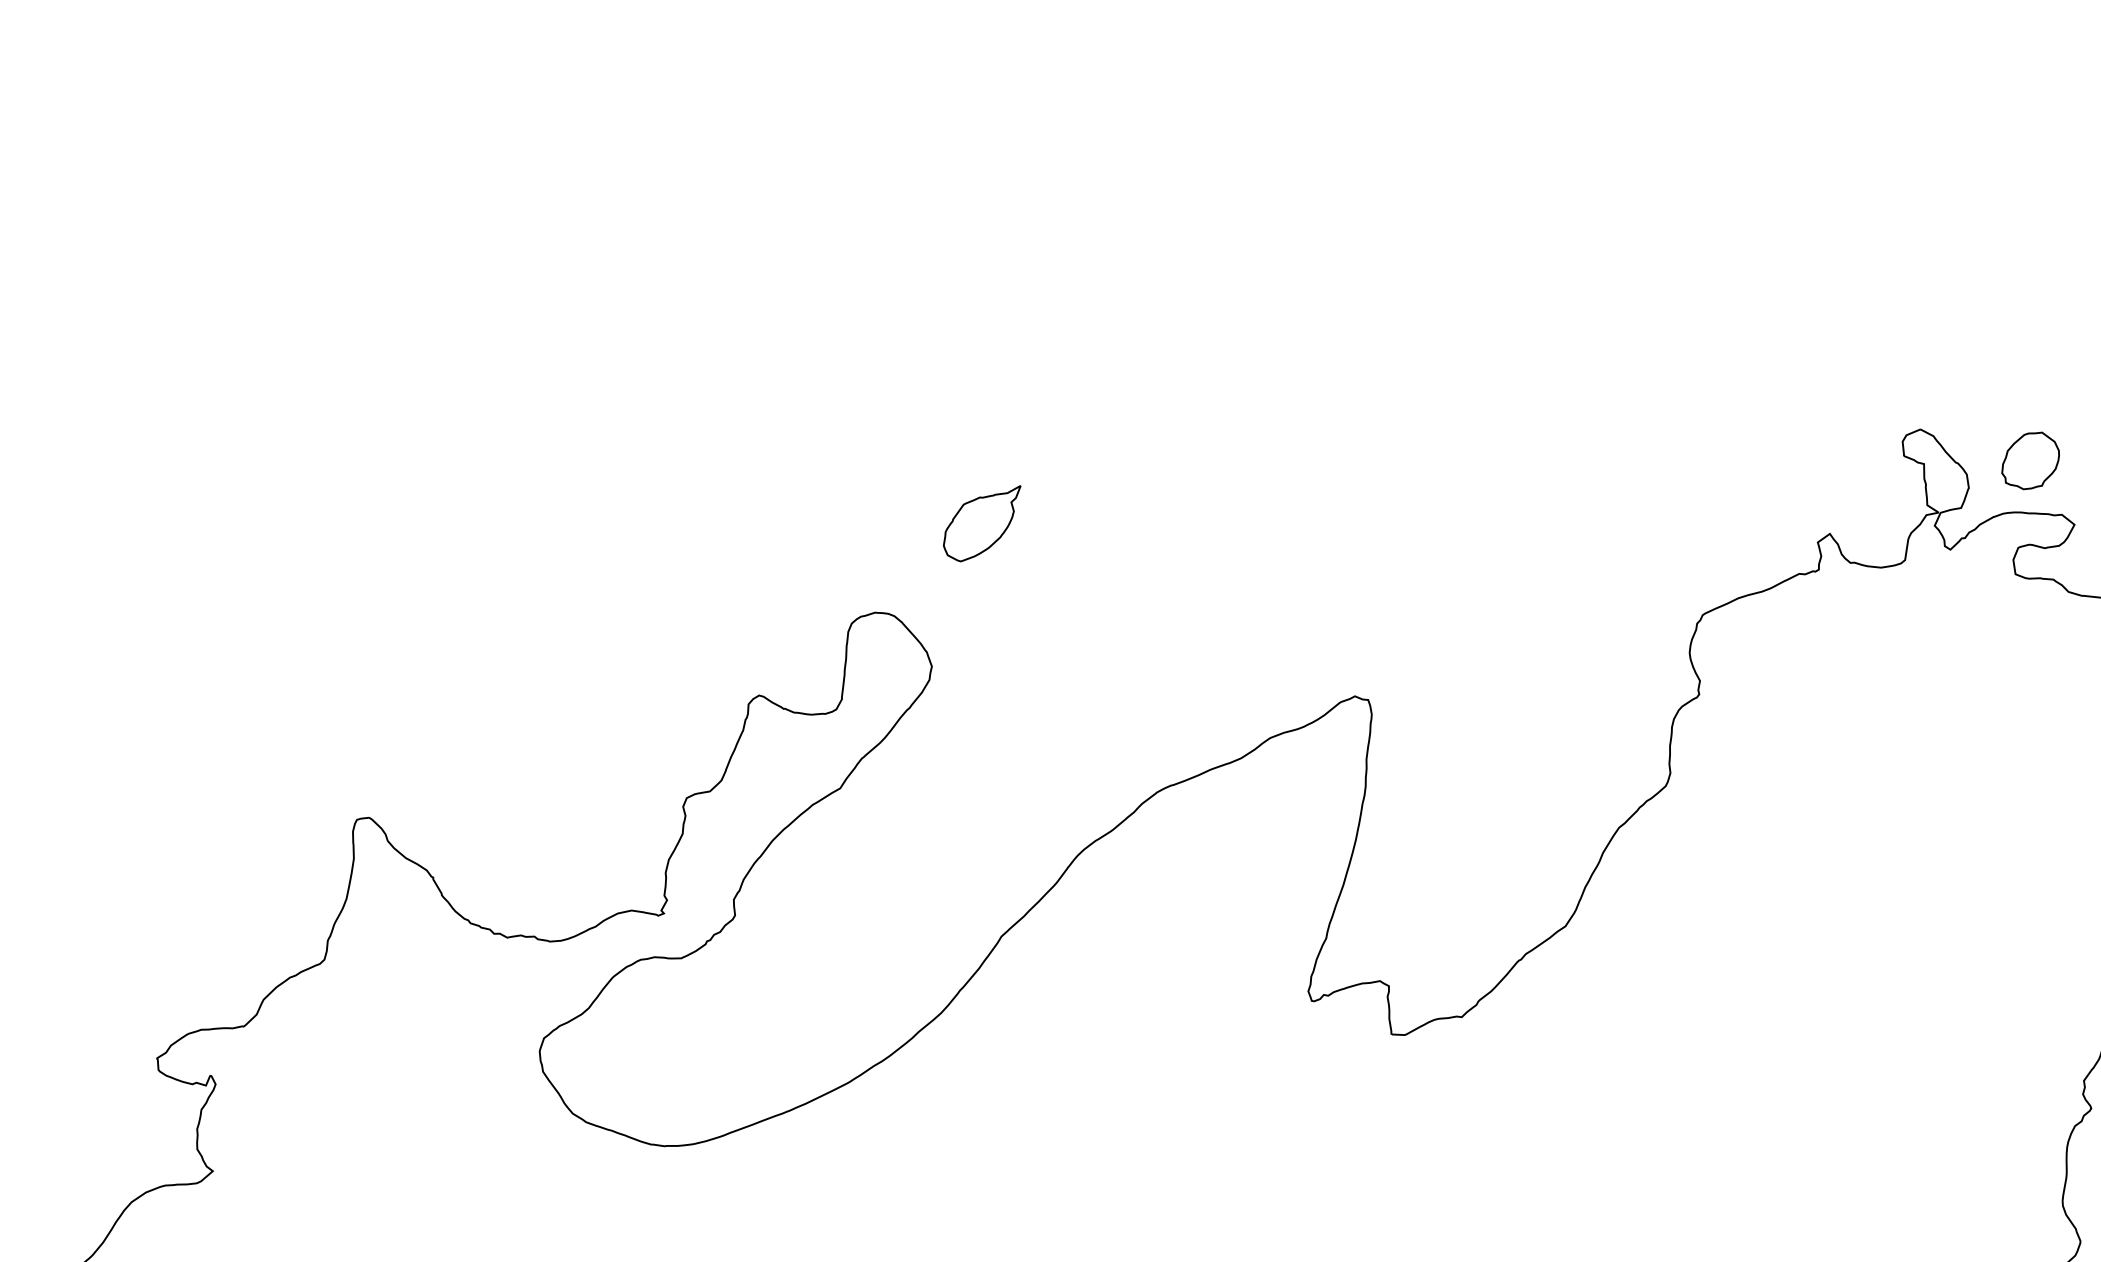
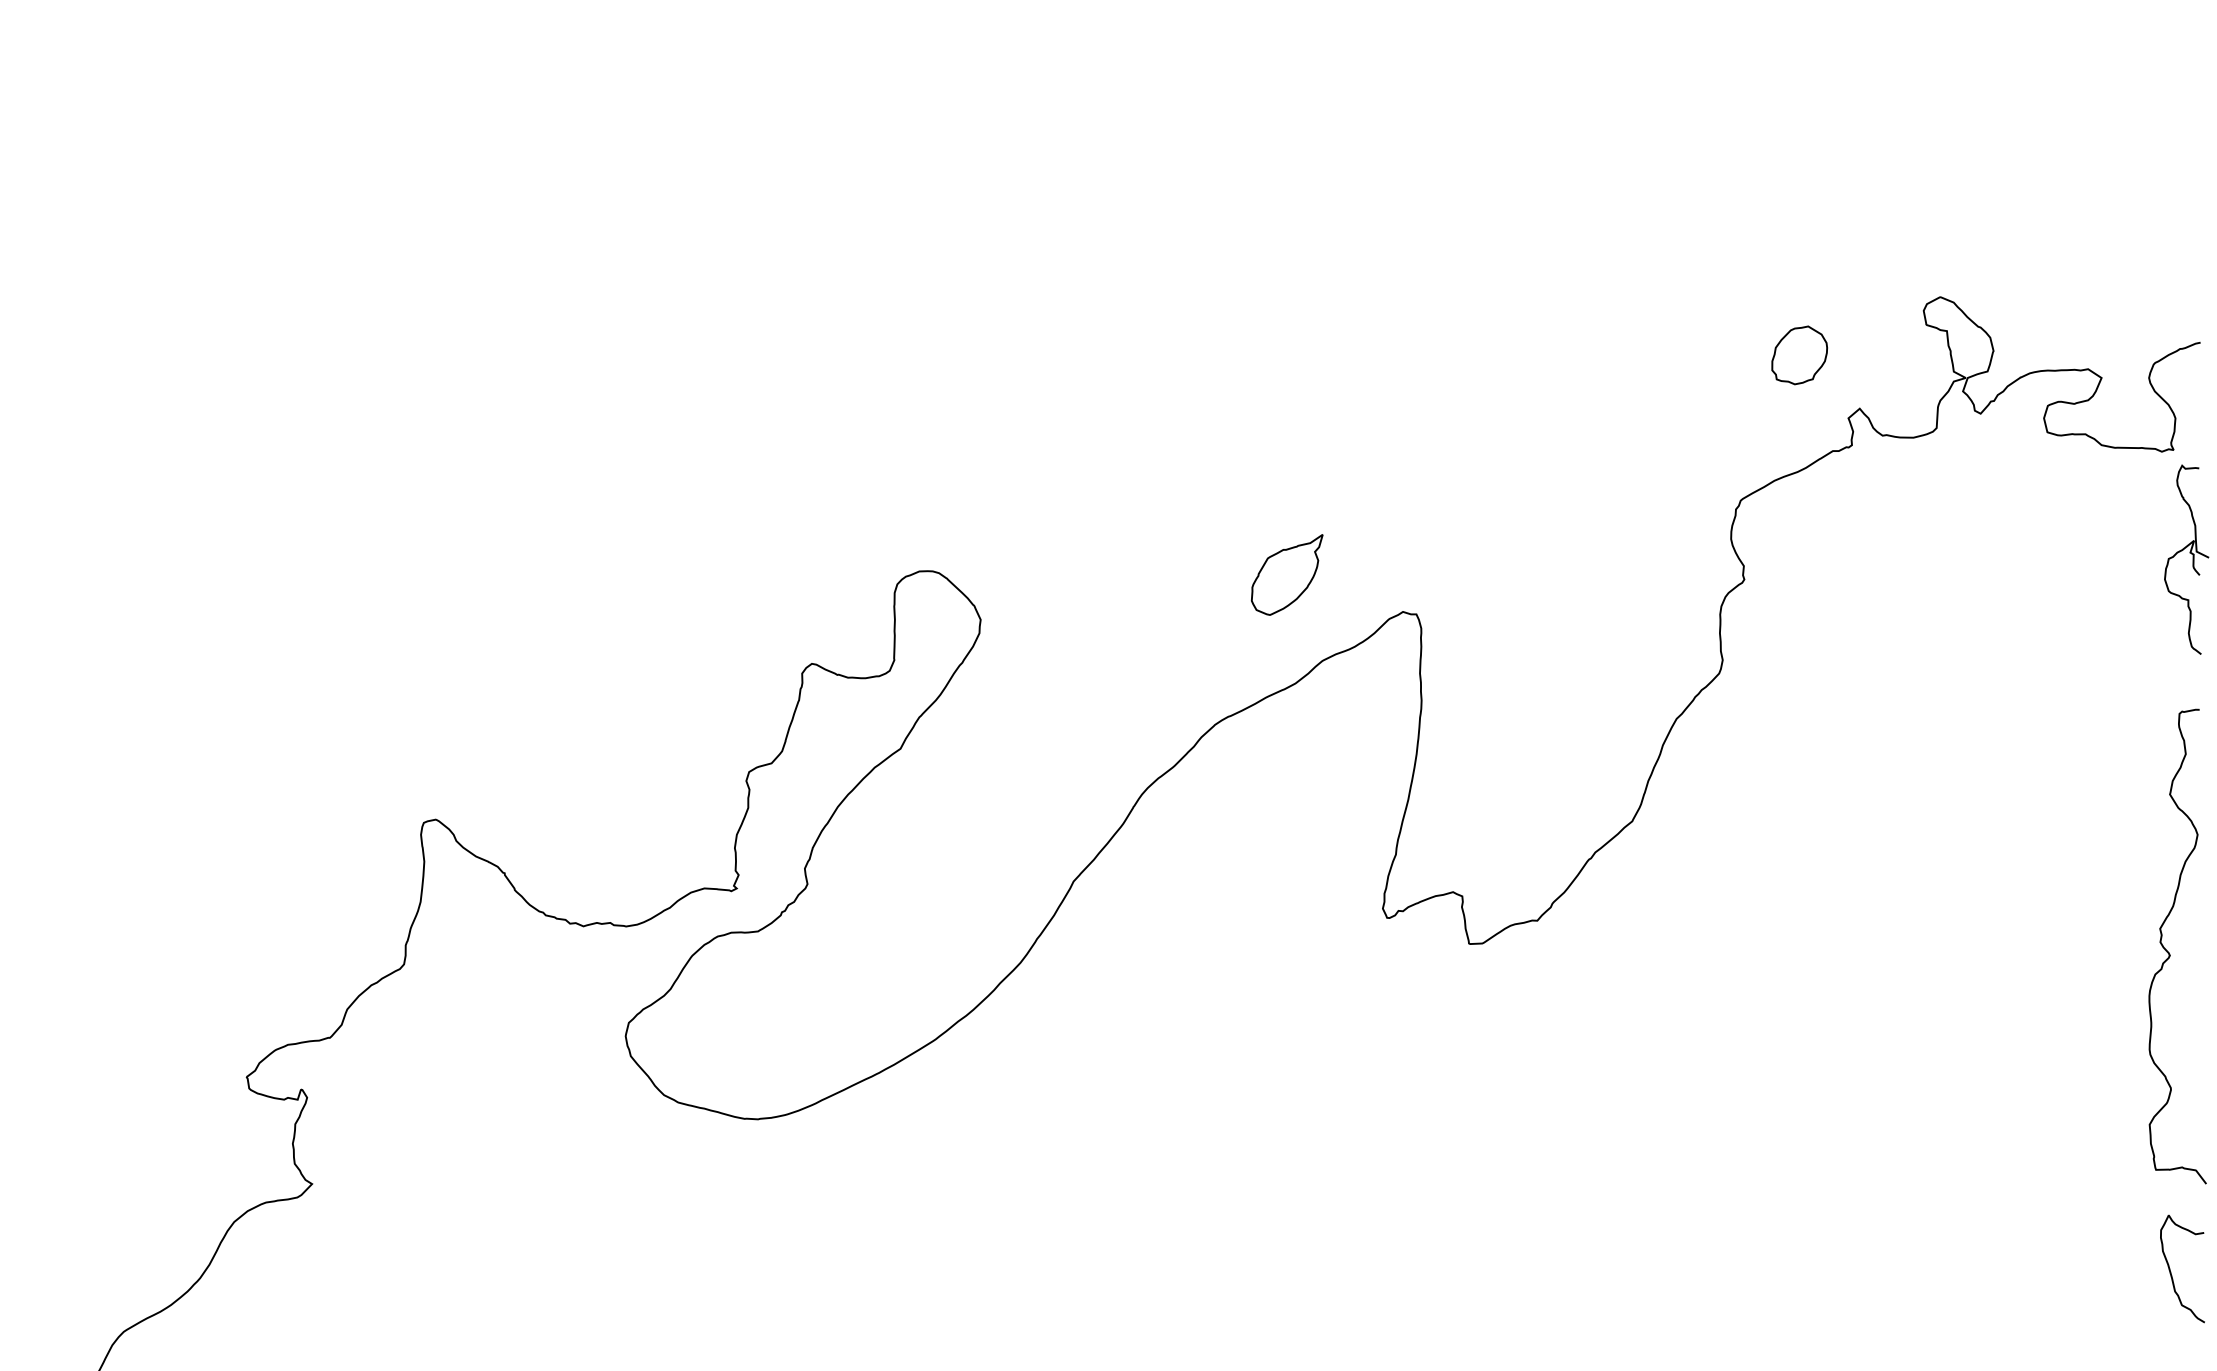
part: (2030, 460) -> (1799, 355), moved
part: (980, 522) -> (1286, 574), moved

